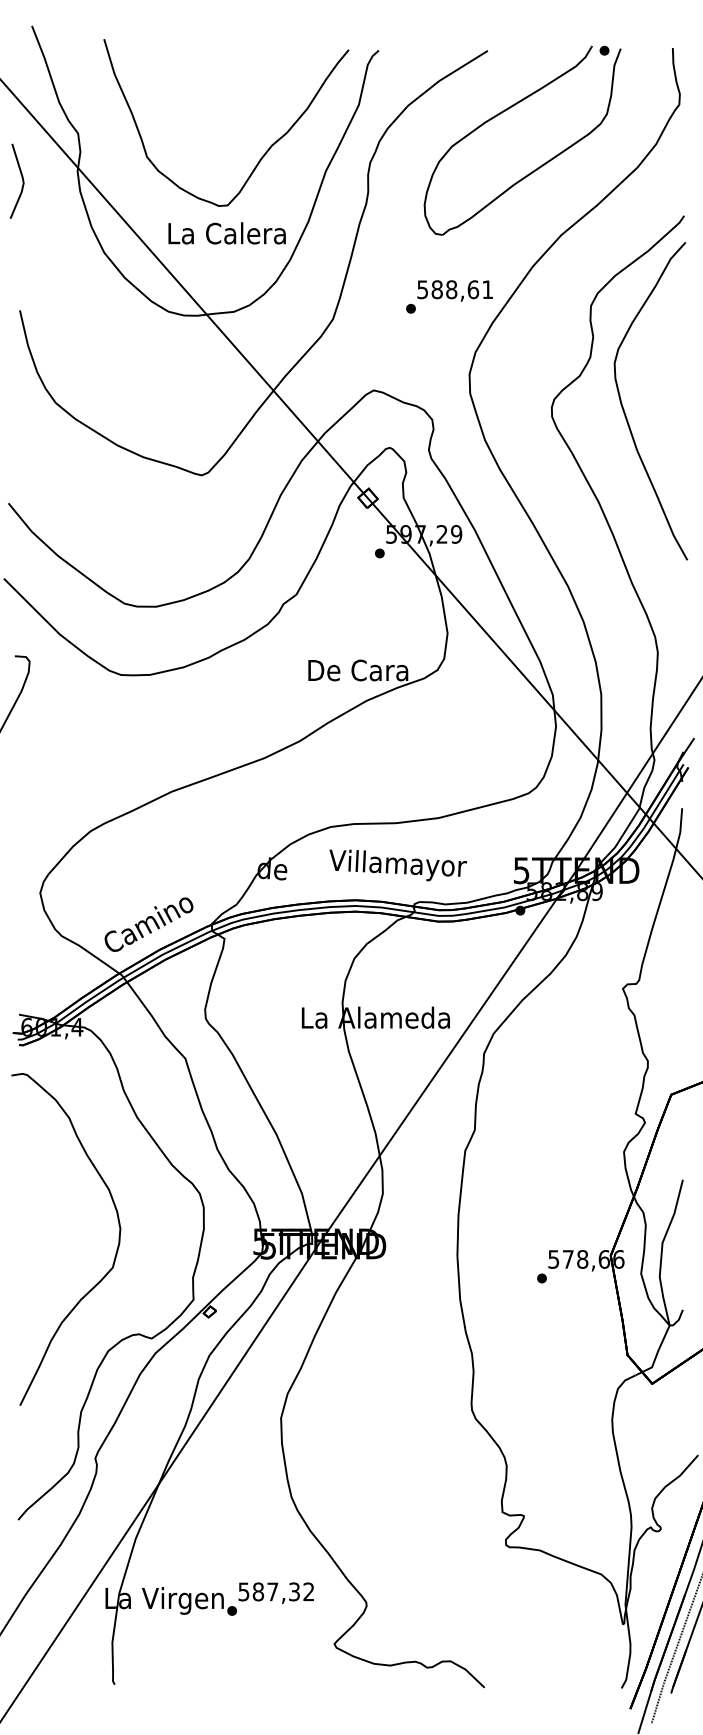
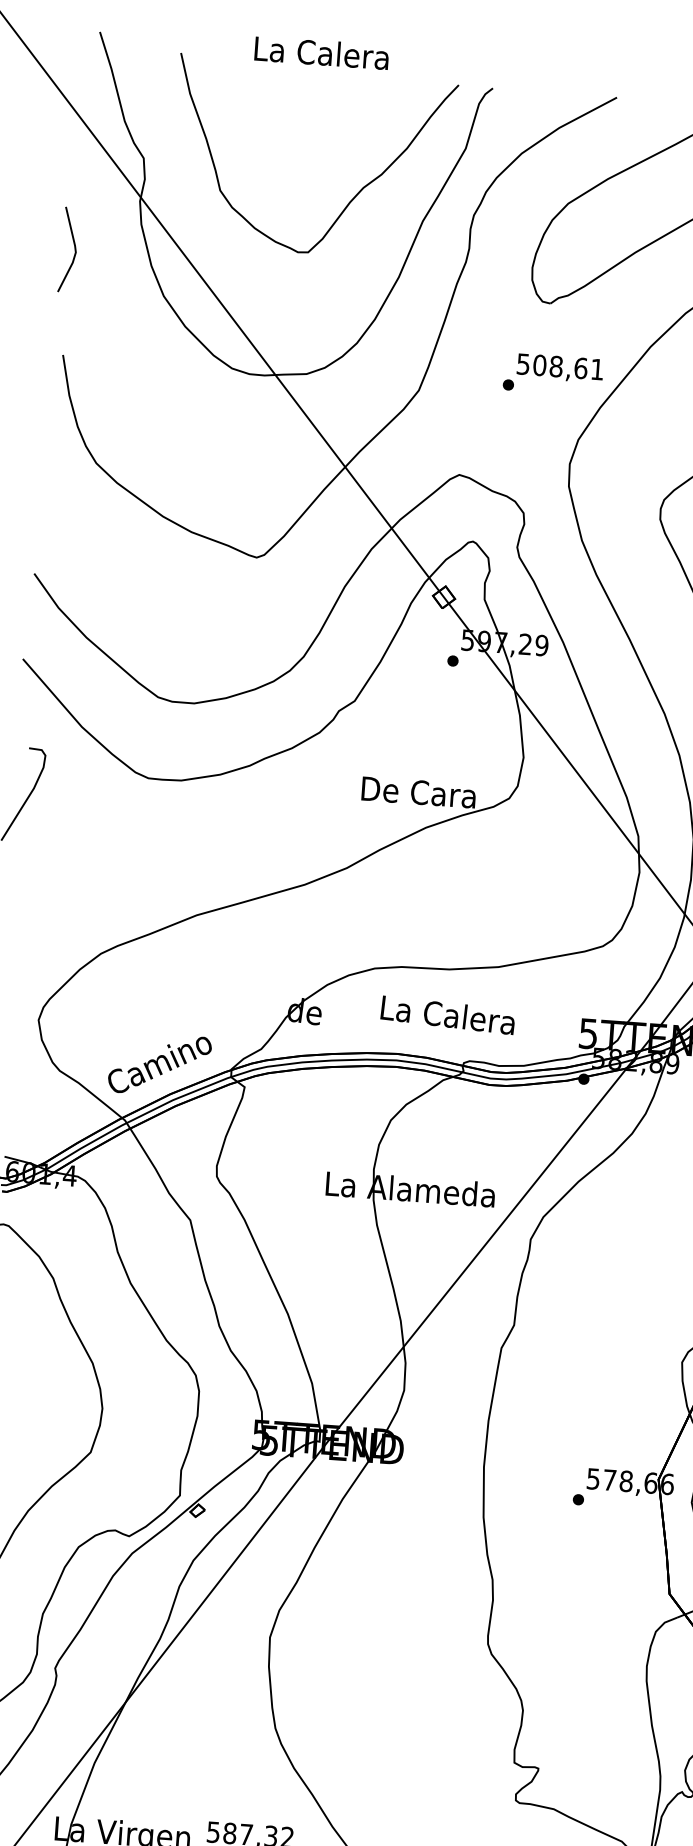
line: (21, 178) -> (73, 247), moved
text: (226, 233) -> (321, 53), moved
text: (436, 289) -> (539, 365), 588,61 -> 508,61
text: (397, 865) -> (447, 1017), Villamayor -> La Calera

